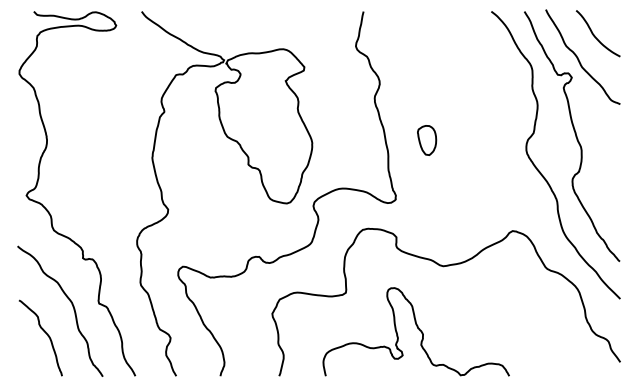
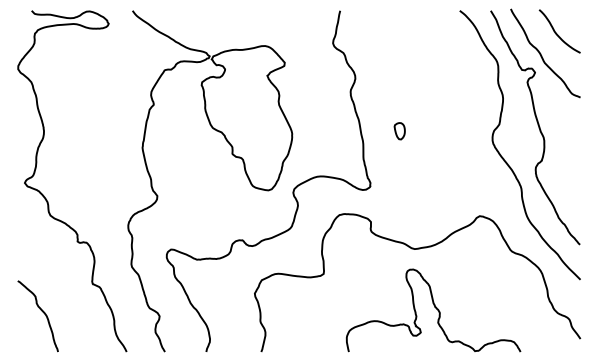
part: (426, 139) -> (399, 130), size x0.6
curve: (72, 306) -> (67, 286), removed
curve: (418, 329) -> (435, 308), moved

